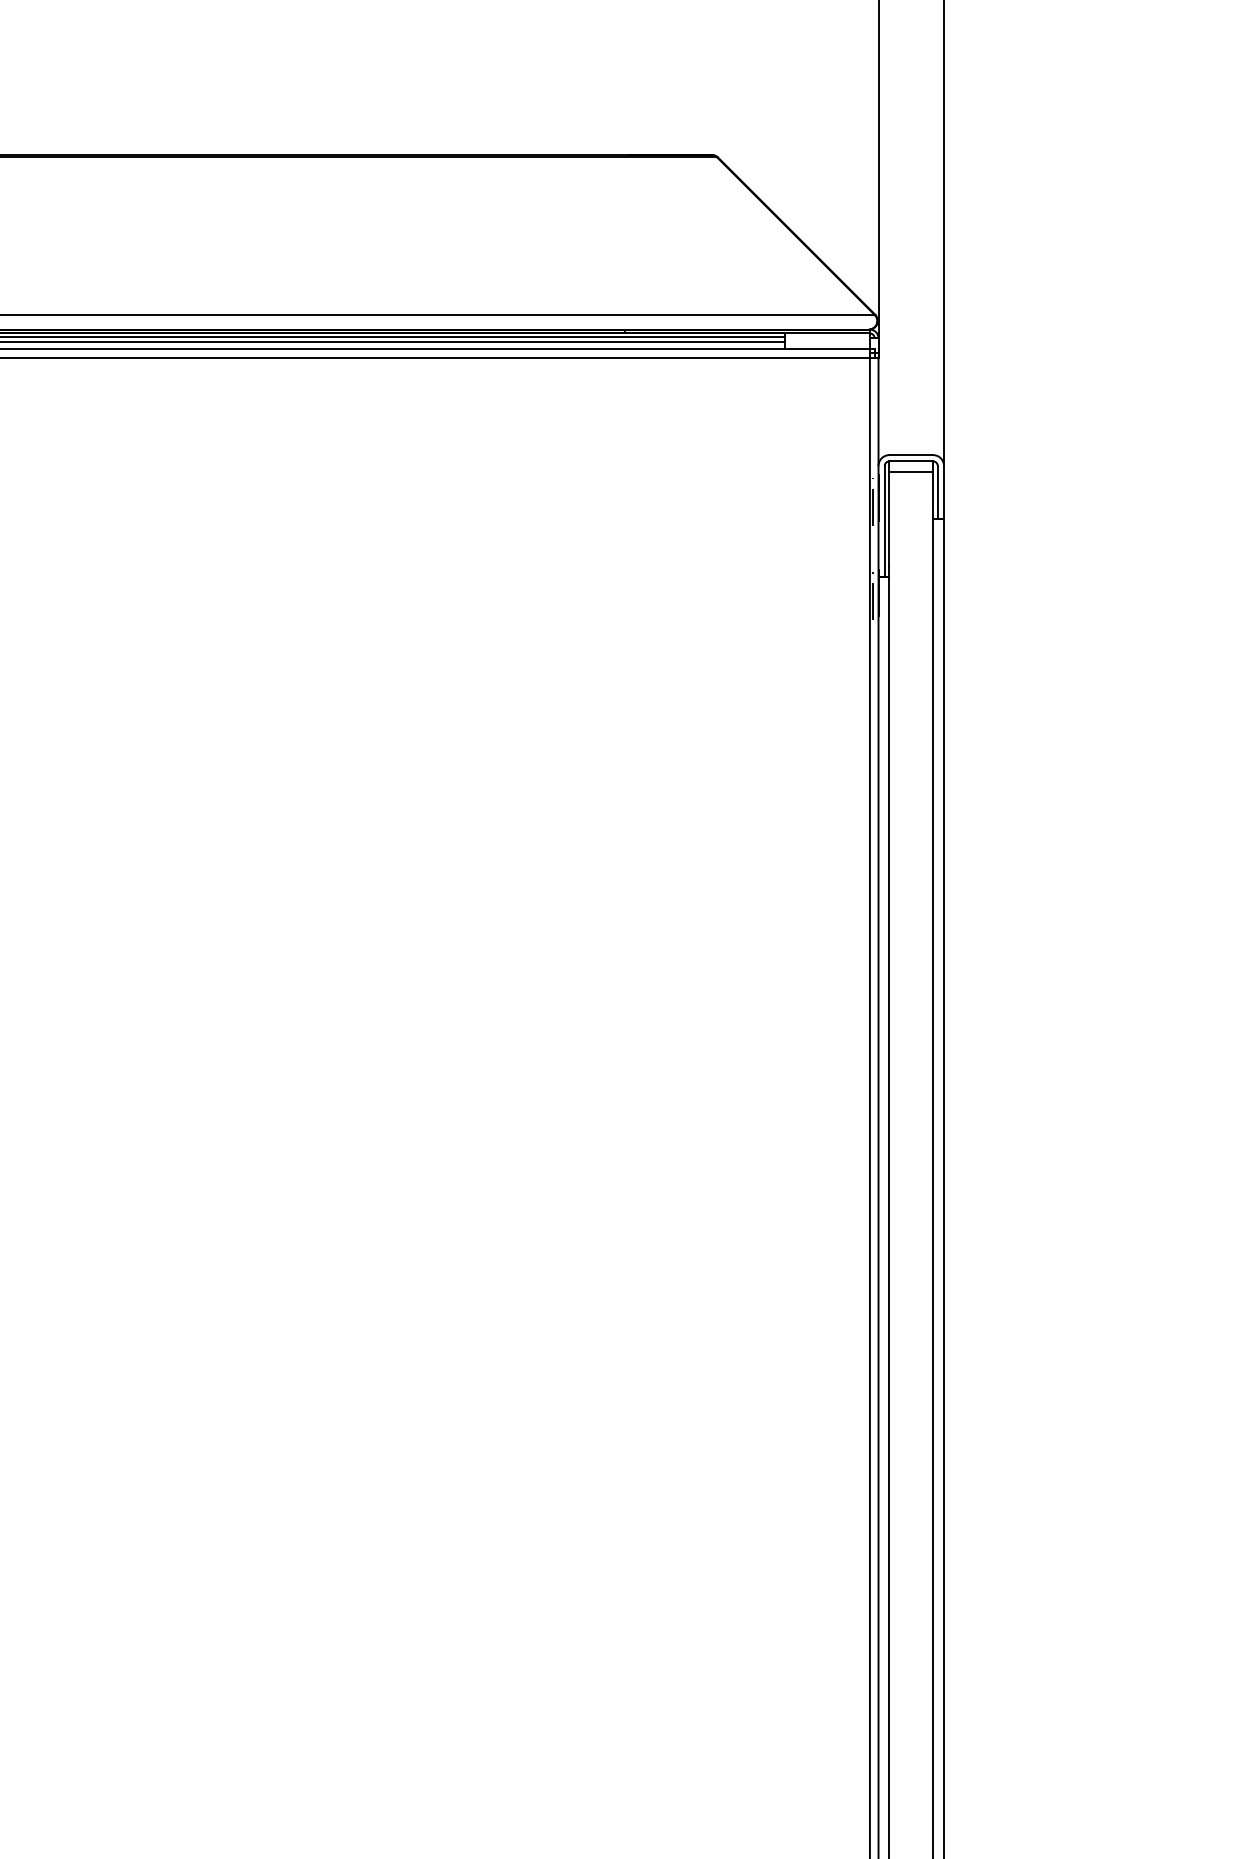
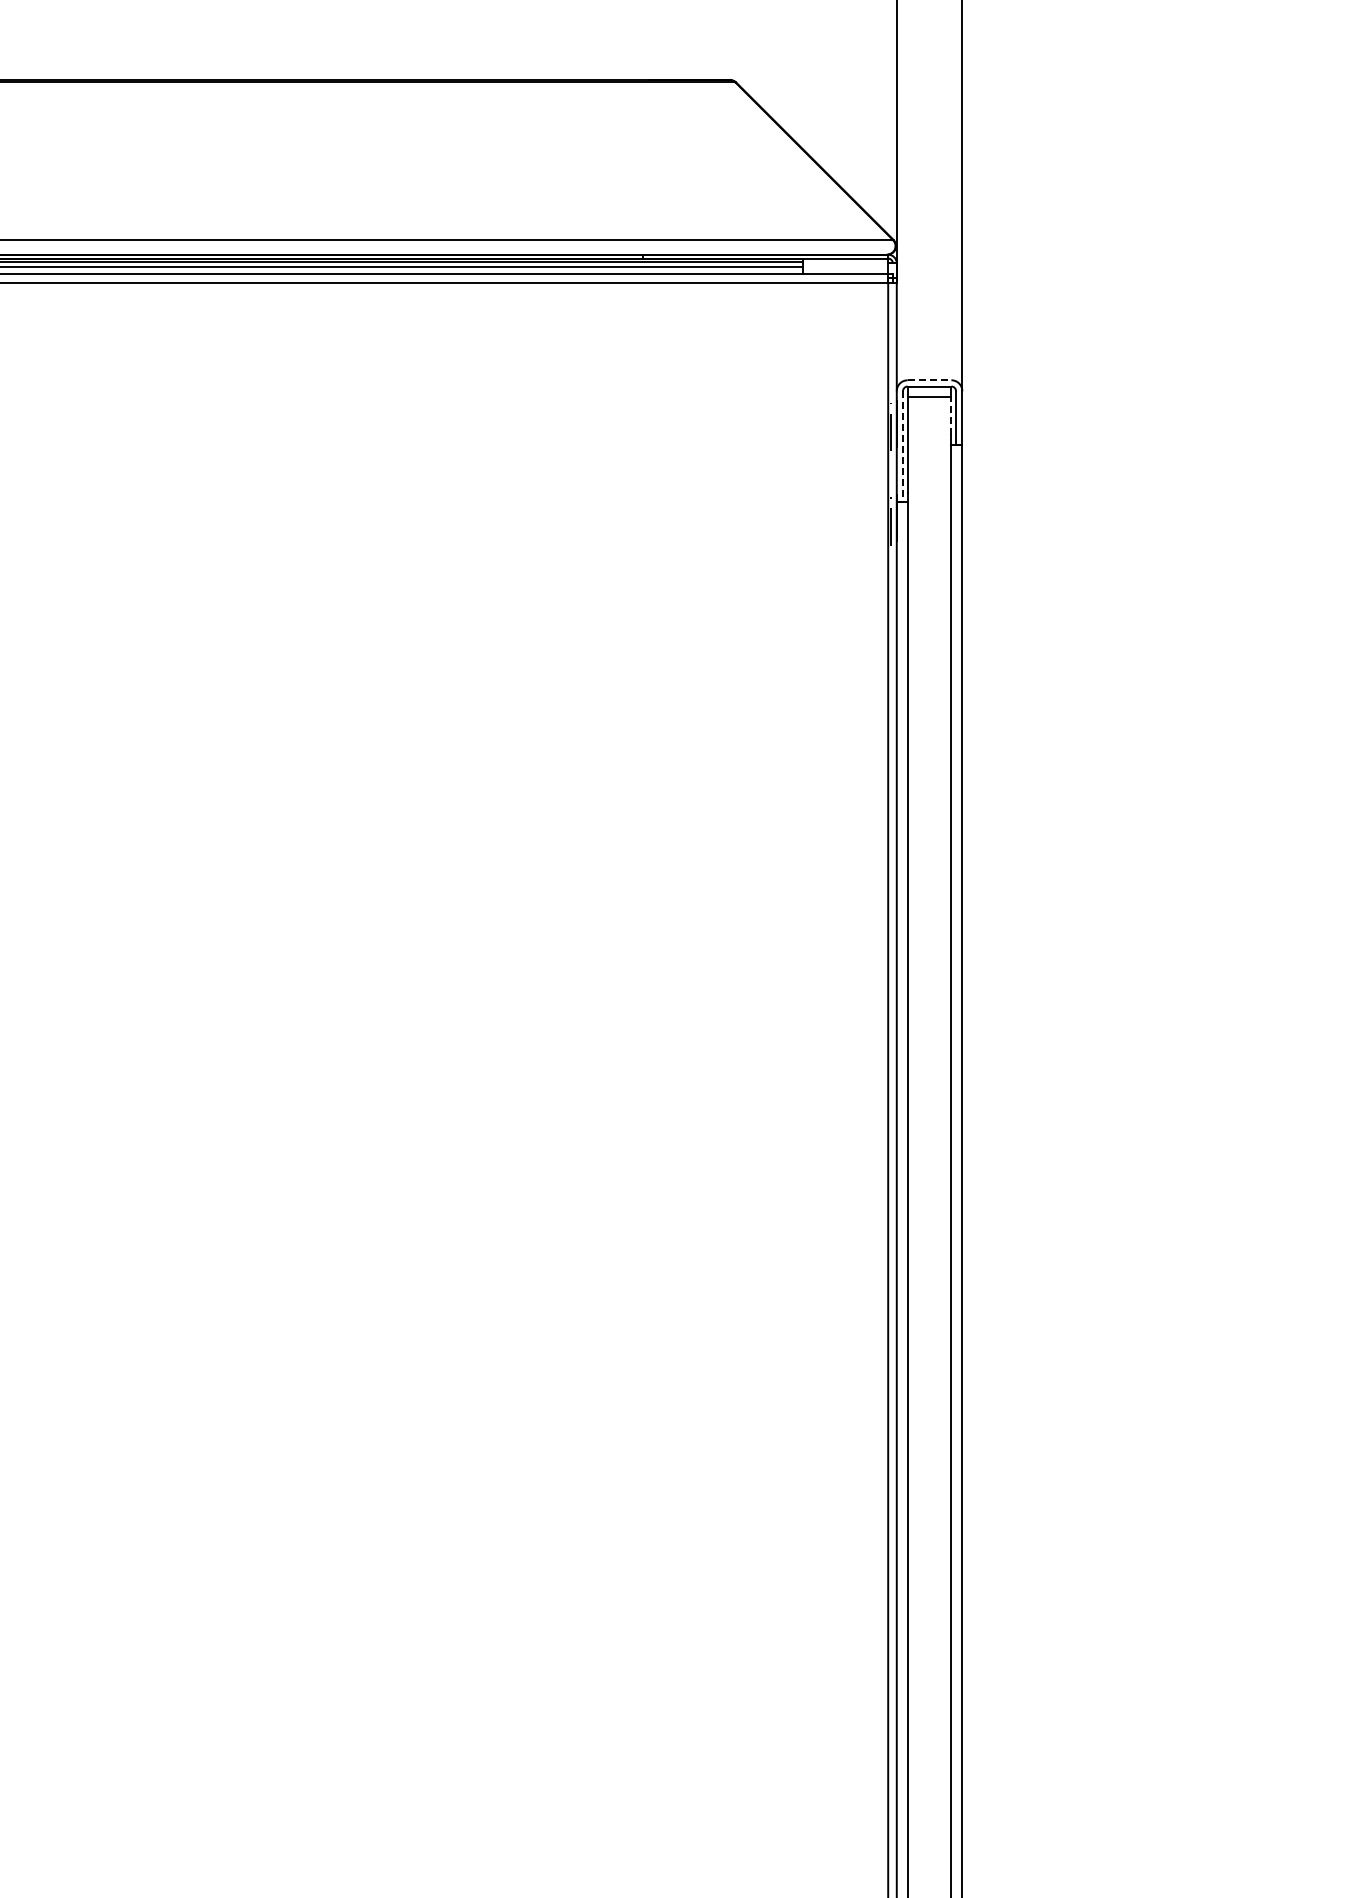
line: (911, 455) -> (929, 380), solid -> dashed
line: (933, 491) -> (951, 416), solid -> dashed
line: (885, 522) -> (903, 447), solid -> dashed

